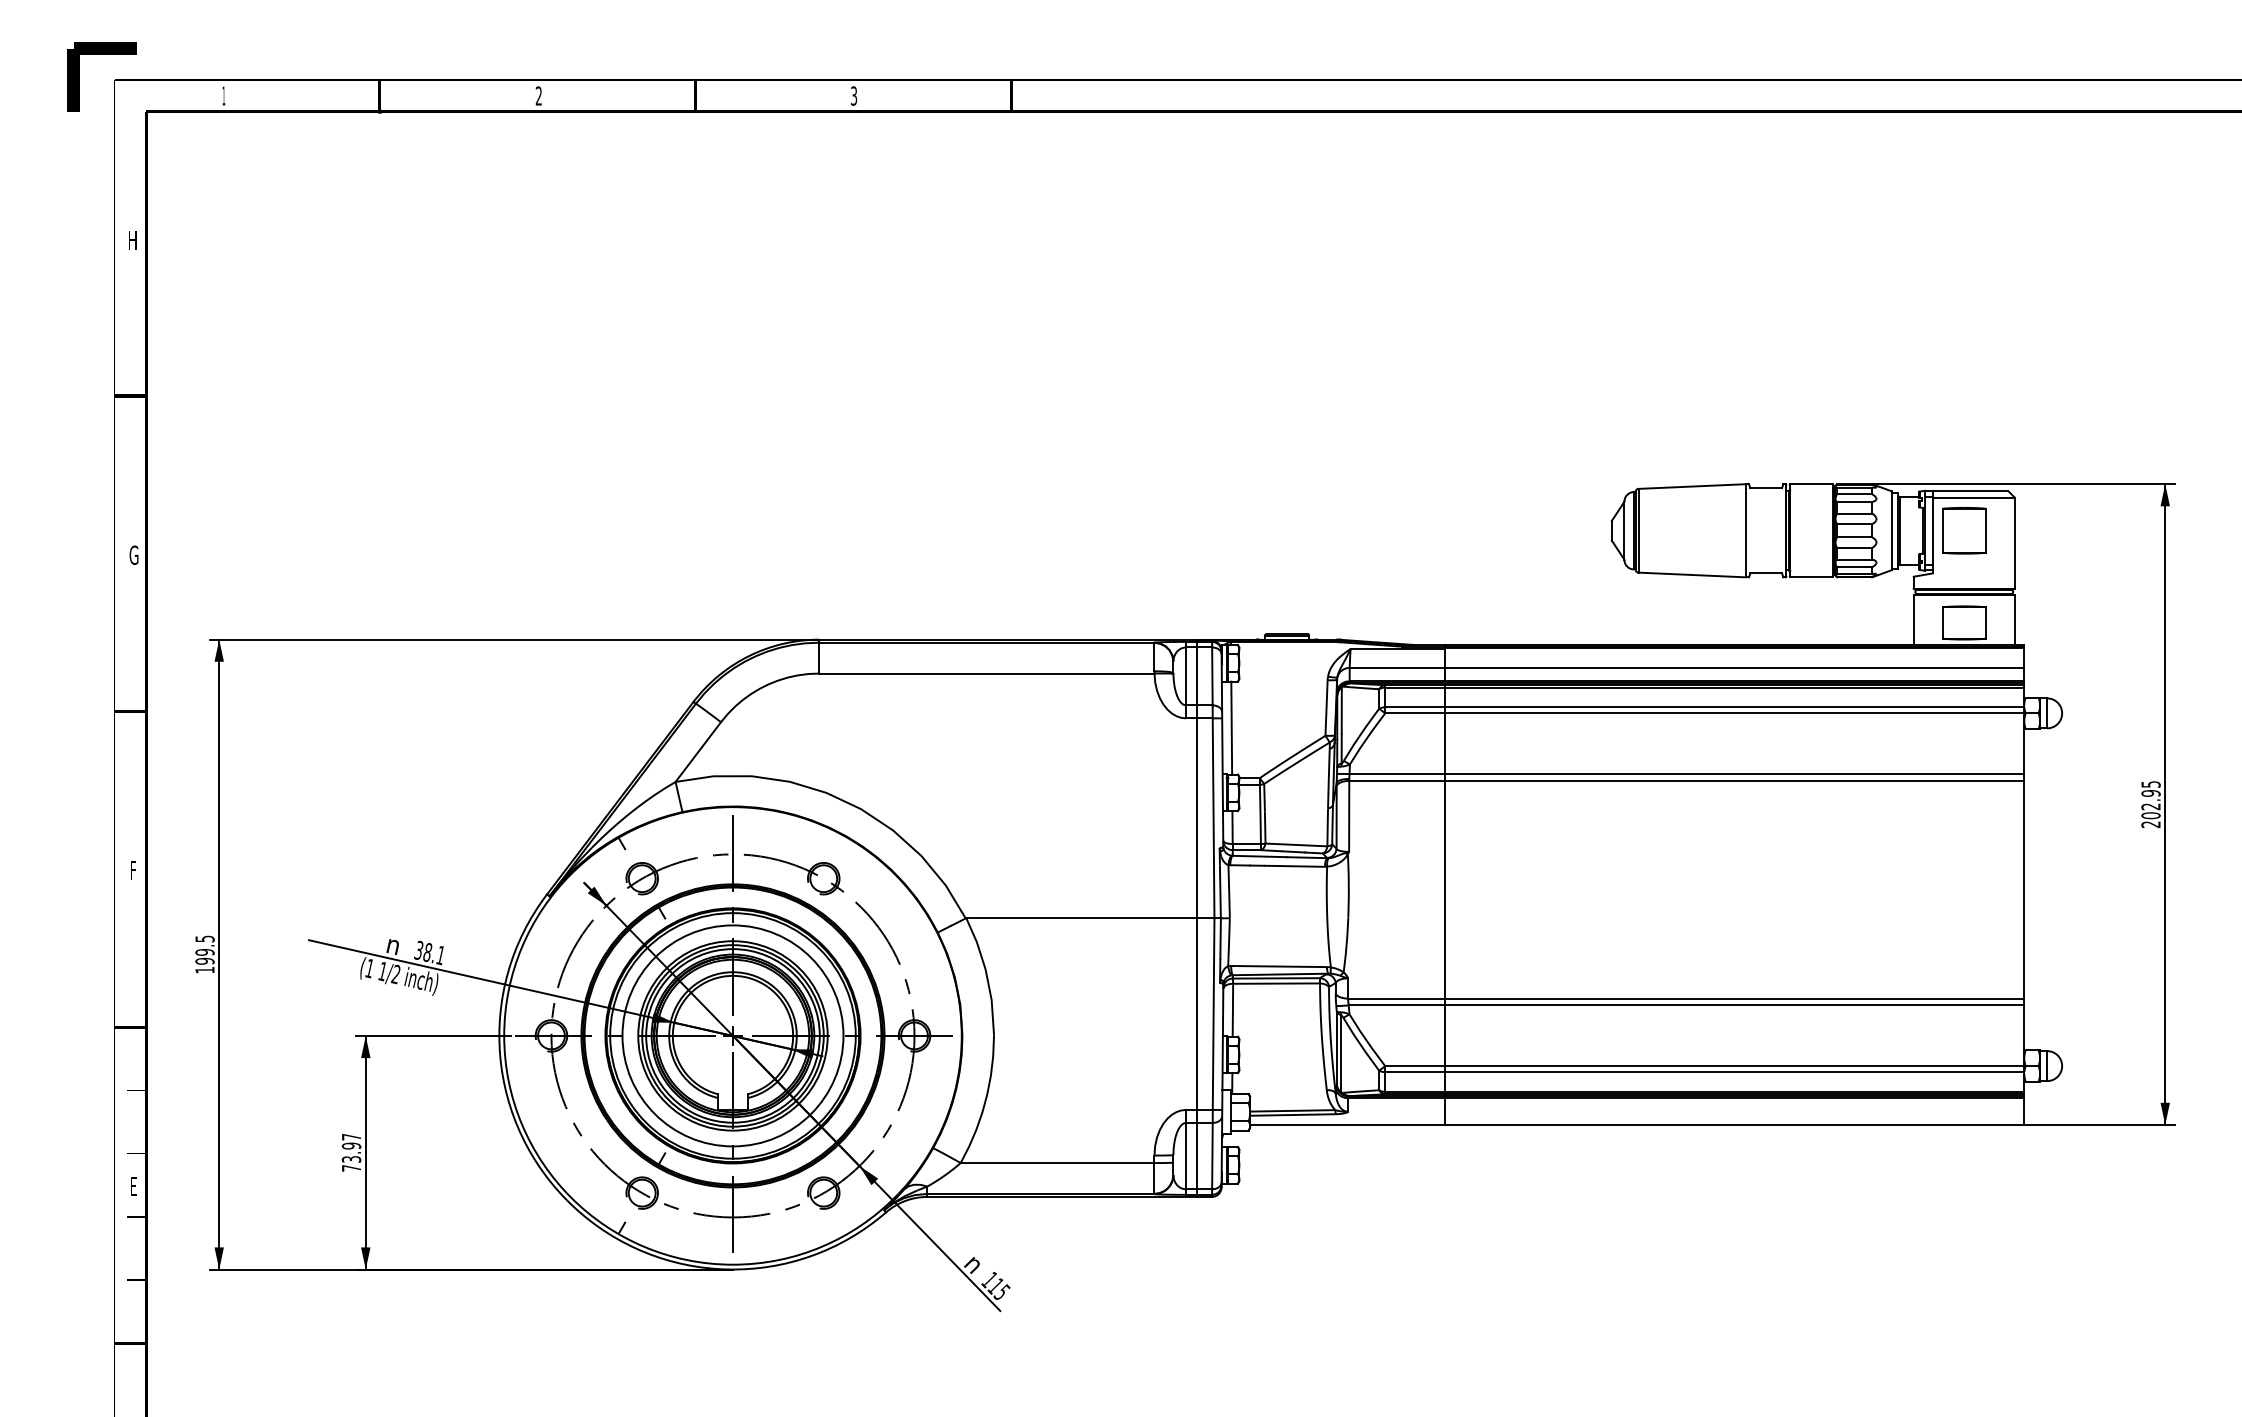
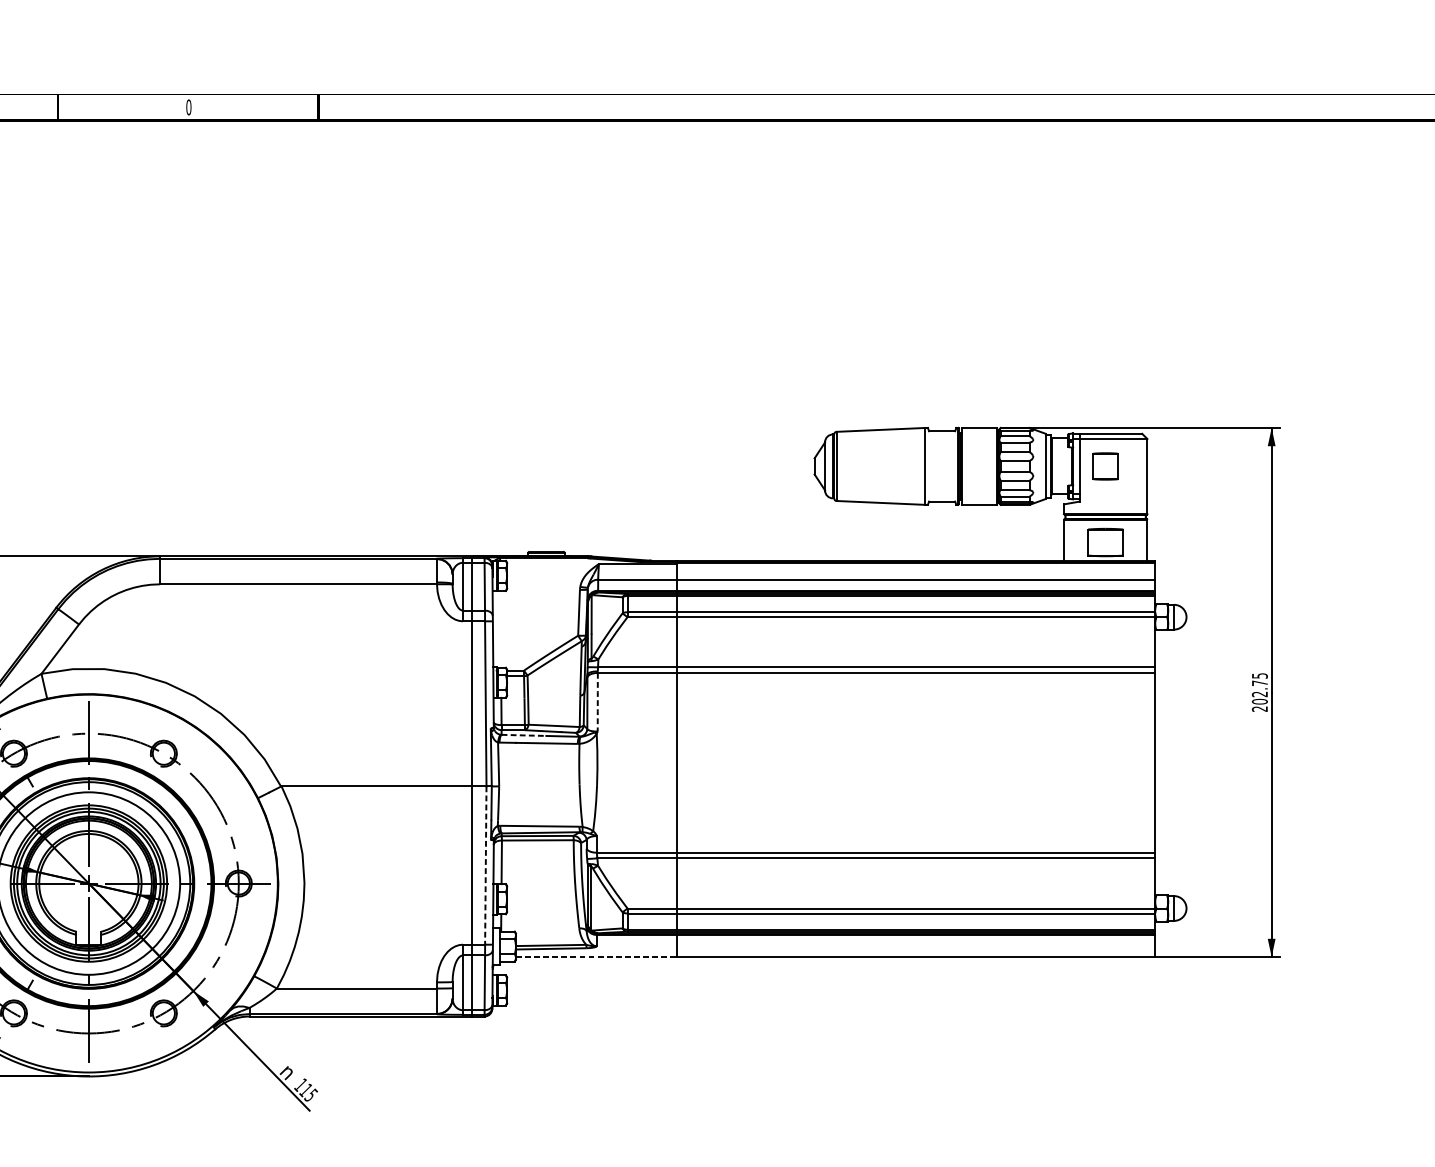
text: (853, 95) -> (188, 106), 3 -> 0
part: (1964, 530) -> (1105, 466), size x0.7
line: (1231, 727) -> (500, 628), removed
text: (2150, 793) -> (1259, 683), 202.95 -> 202.75
line: (1349, 816) -> (598, 702), solid -> dashed
line: (1260, 856) -> (524, 735), solid -> dashed
line: (1213, 1014) -> (485, 865), solid -> dashed
line: (1348, 1124) -> (597, 956), solid -> dashed

